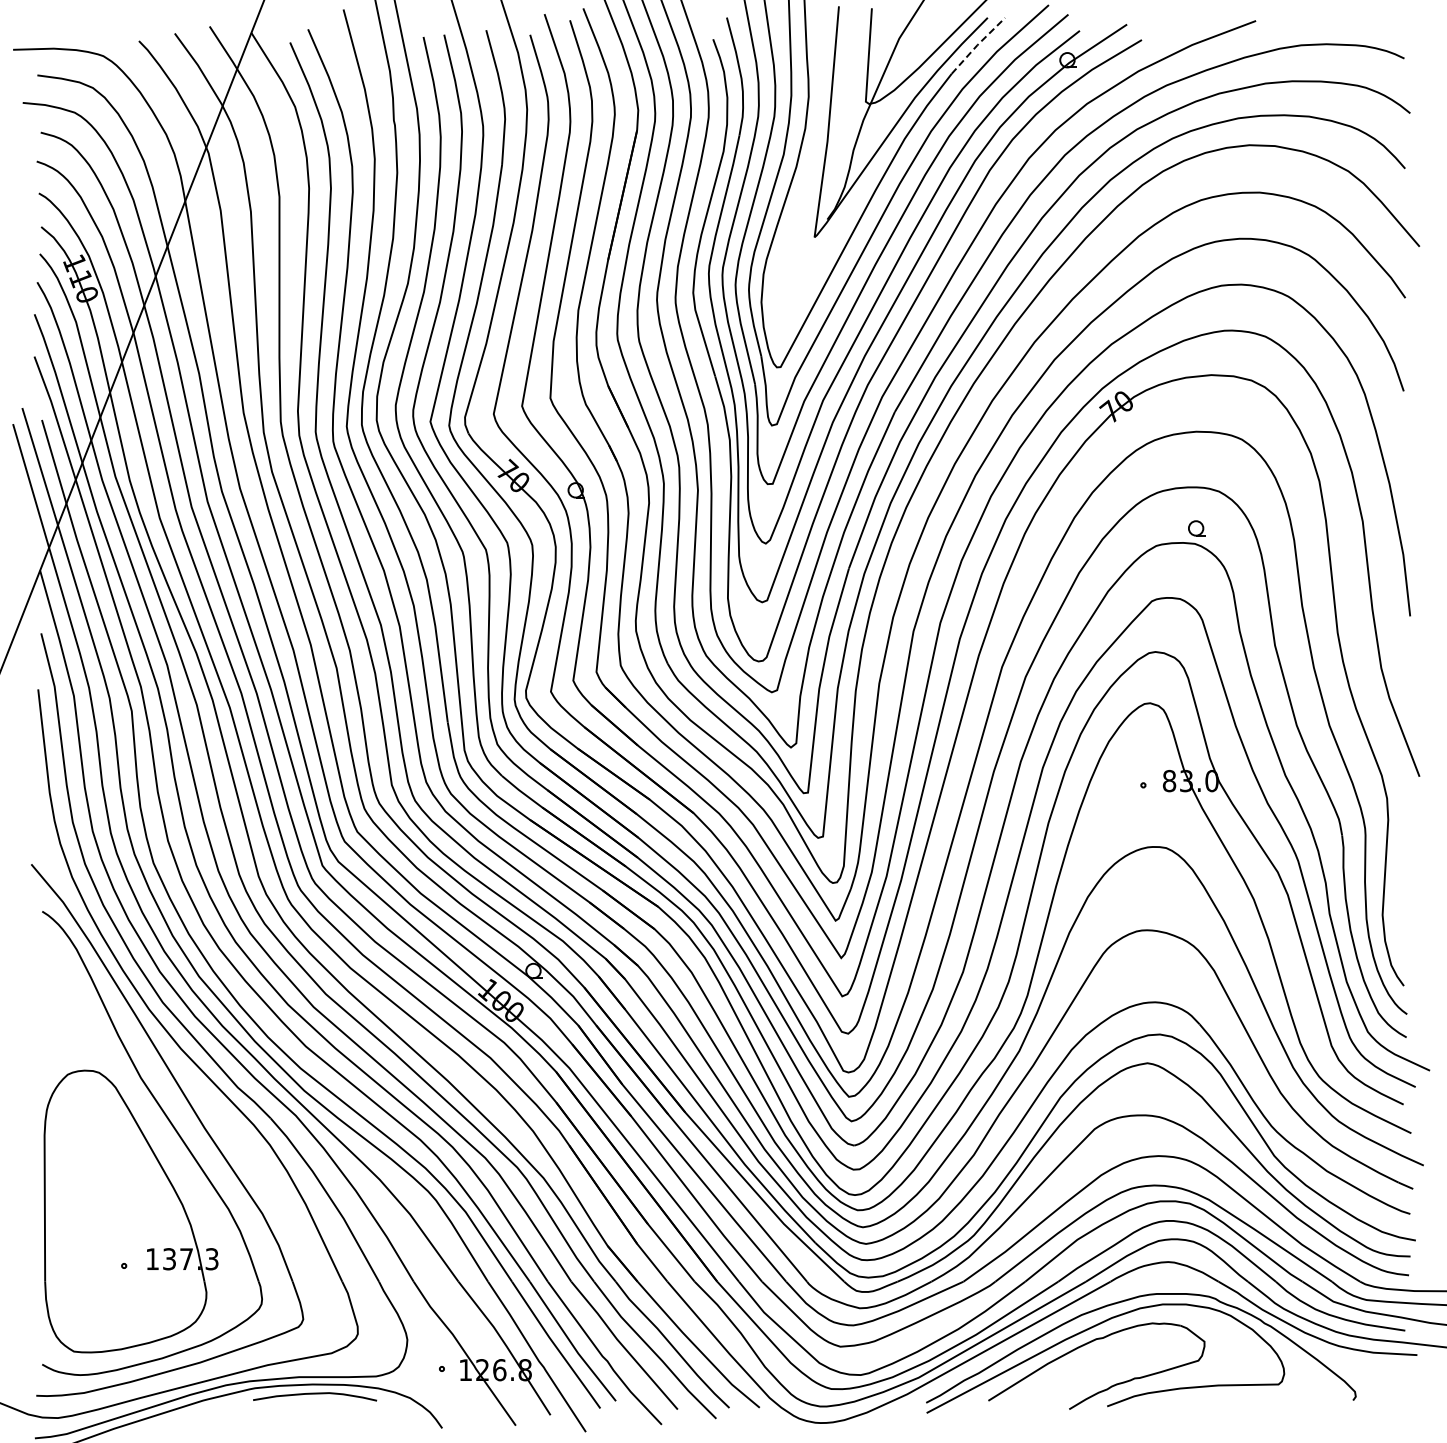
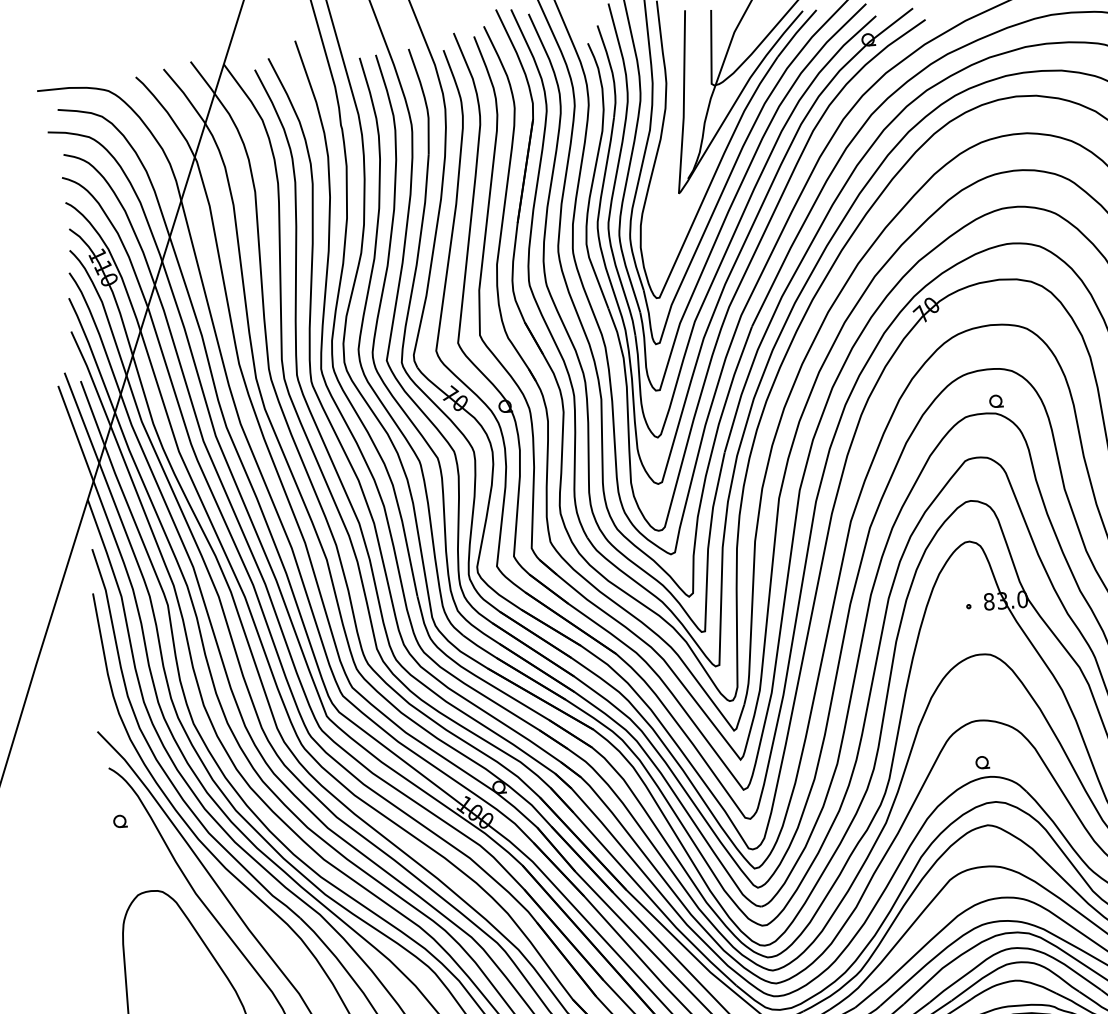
line: (977, 45) -> (796, 33), dashed -> solid
part: (51, 979) -> (119, 821), added
part: (1146, 983) -> (982, 762), added

